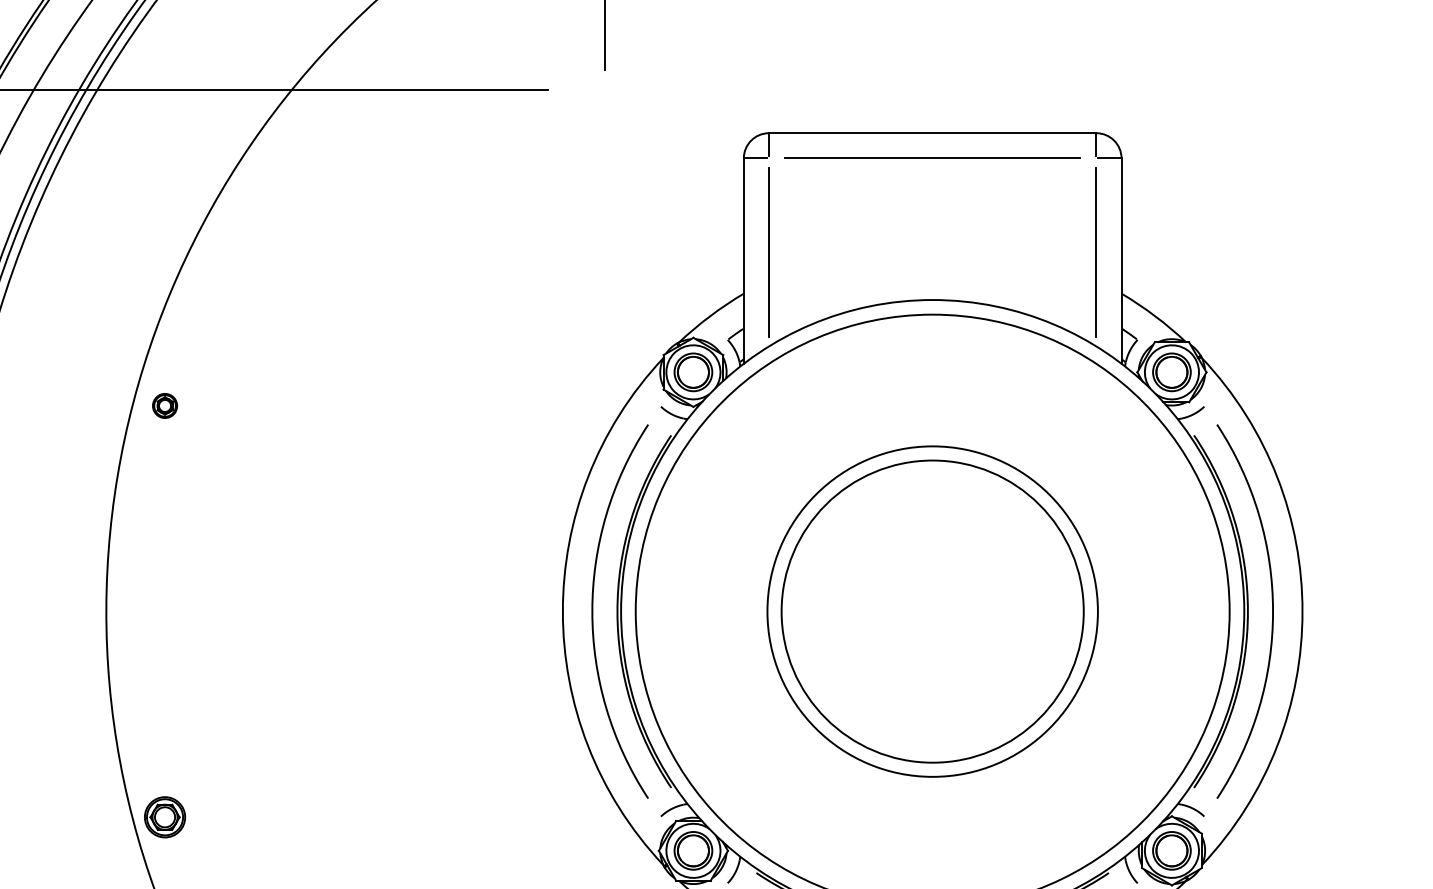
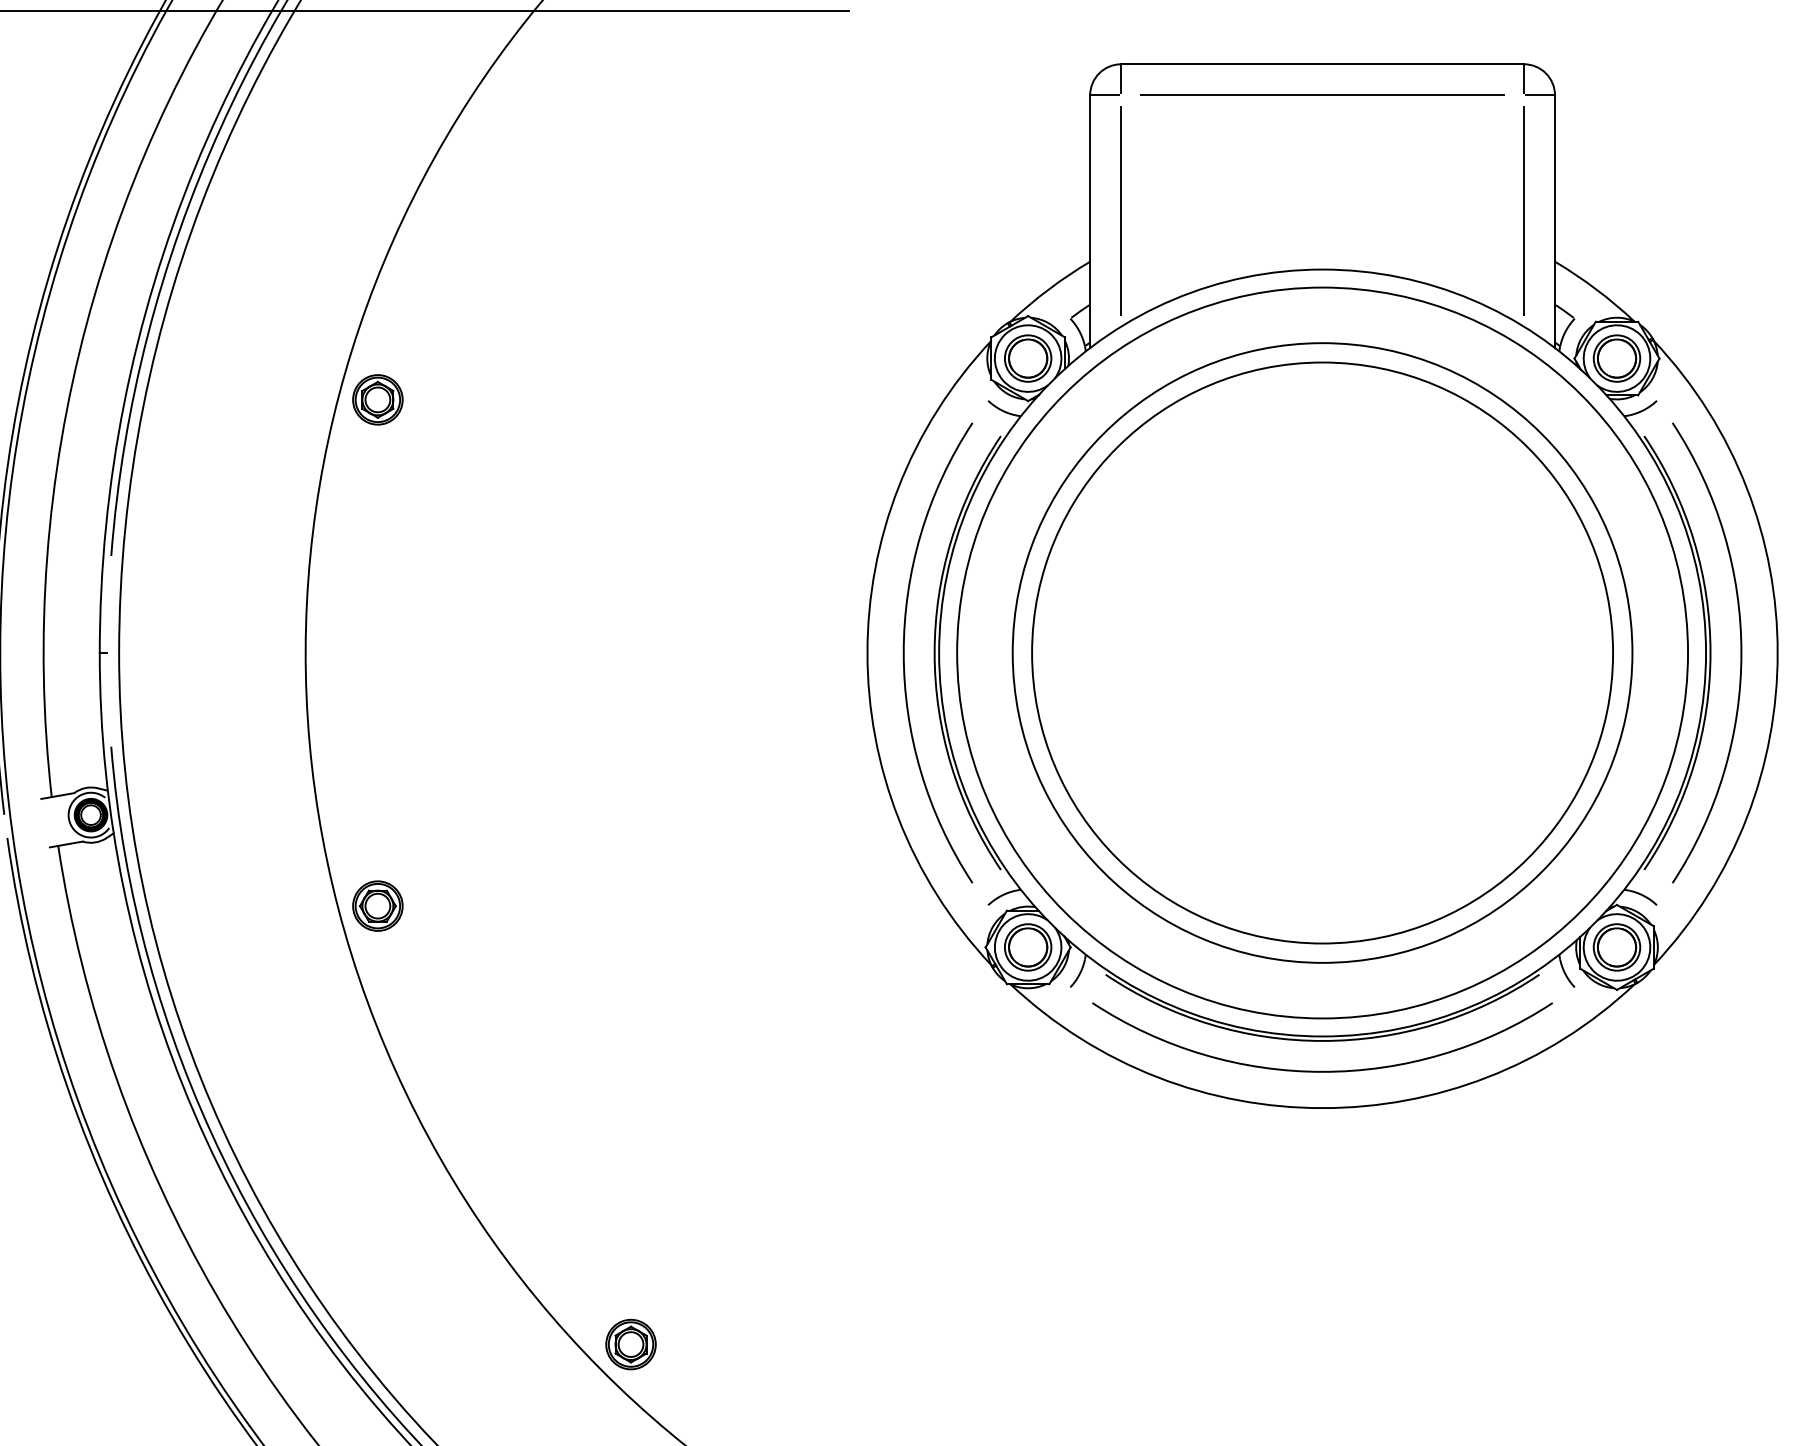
part: (164, 405) -> (377, 399), size x1.67
circle: (932, 611) -> (1322, 652), size x1.43
circle: (932, 611) -> (1322, 652), size x1.67

